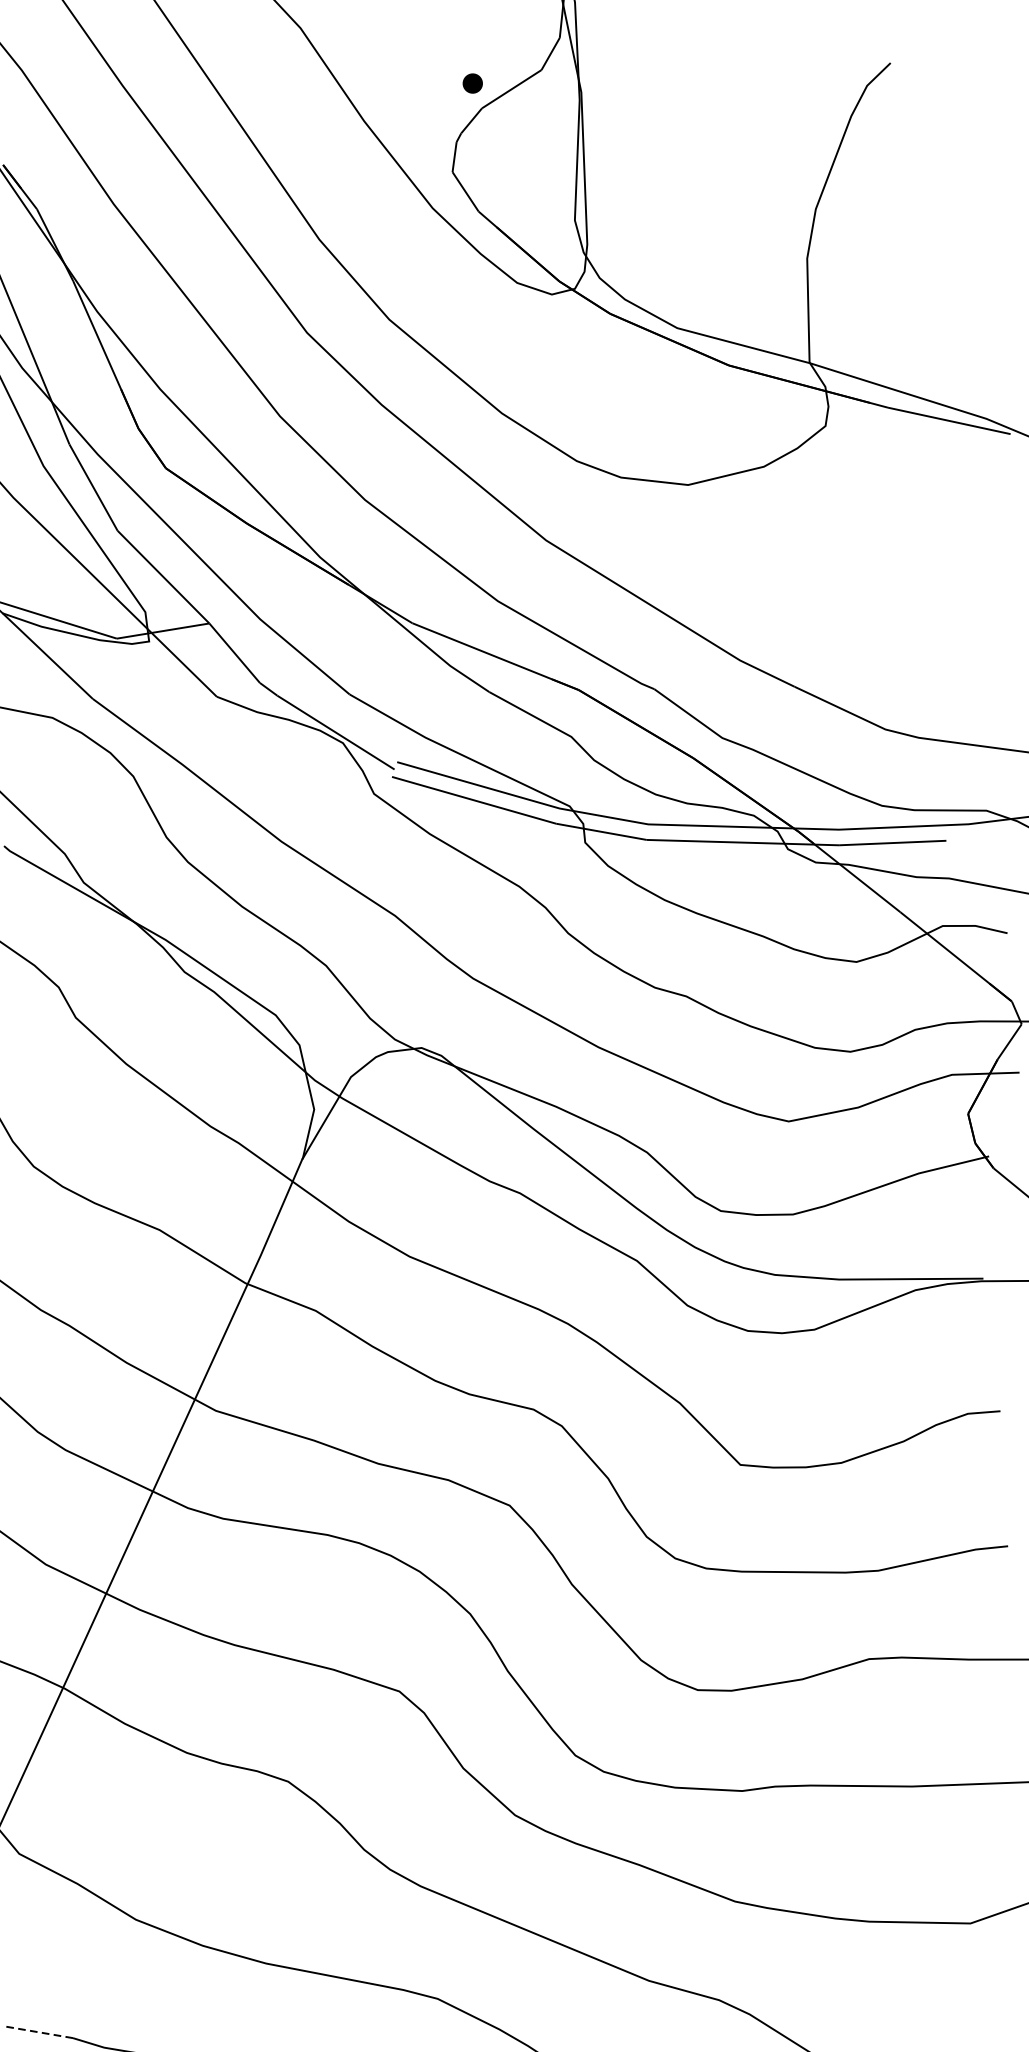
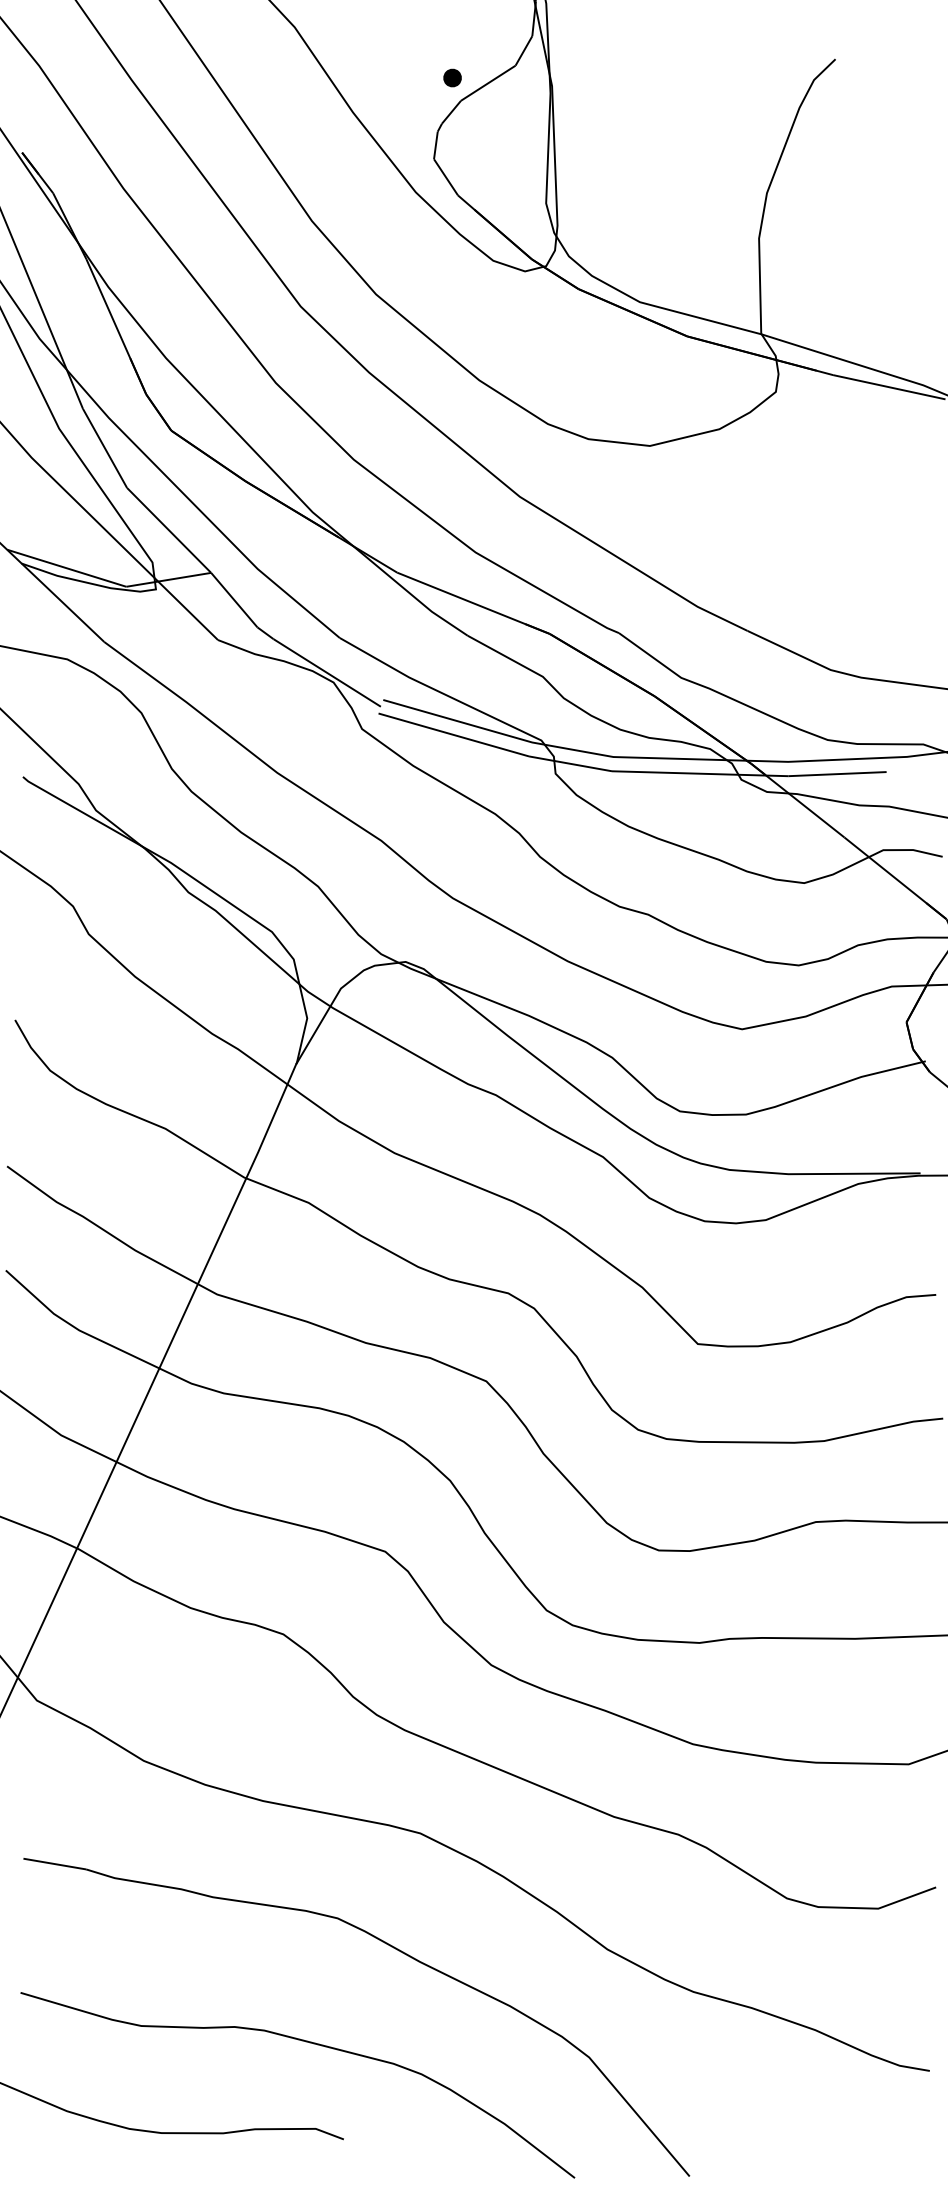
line: (38, 2032) -> (54, 1864), dashed -> solid

